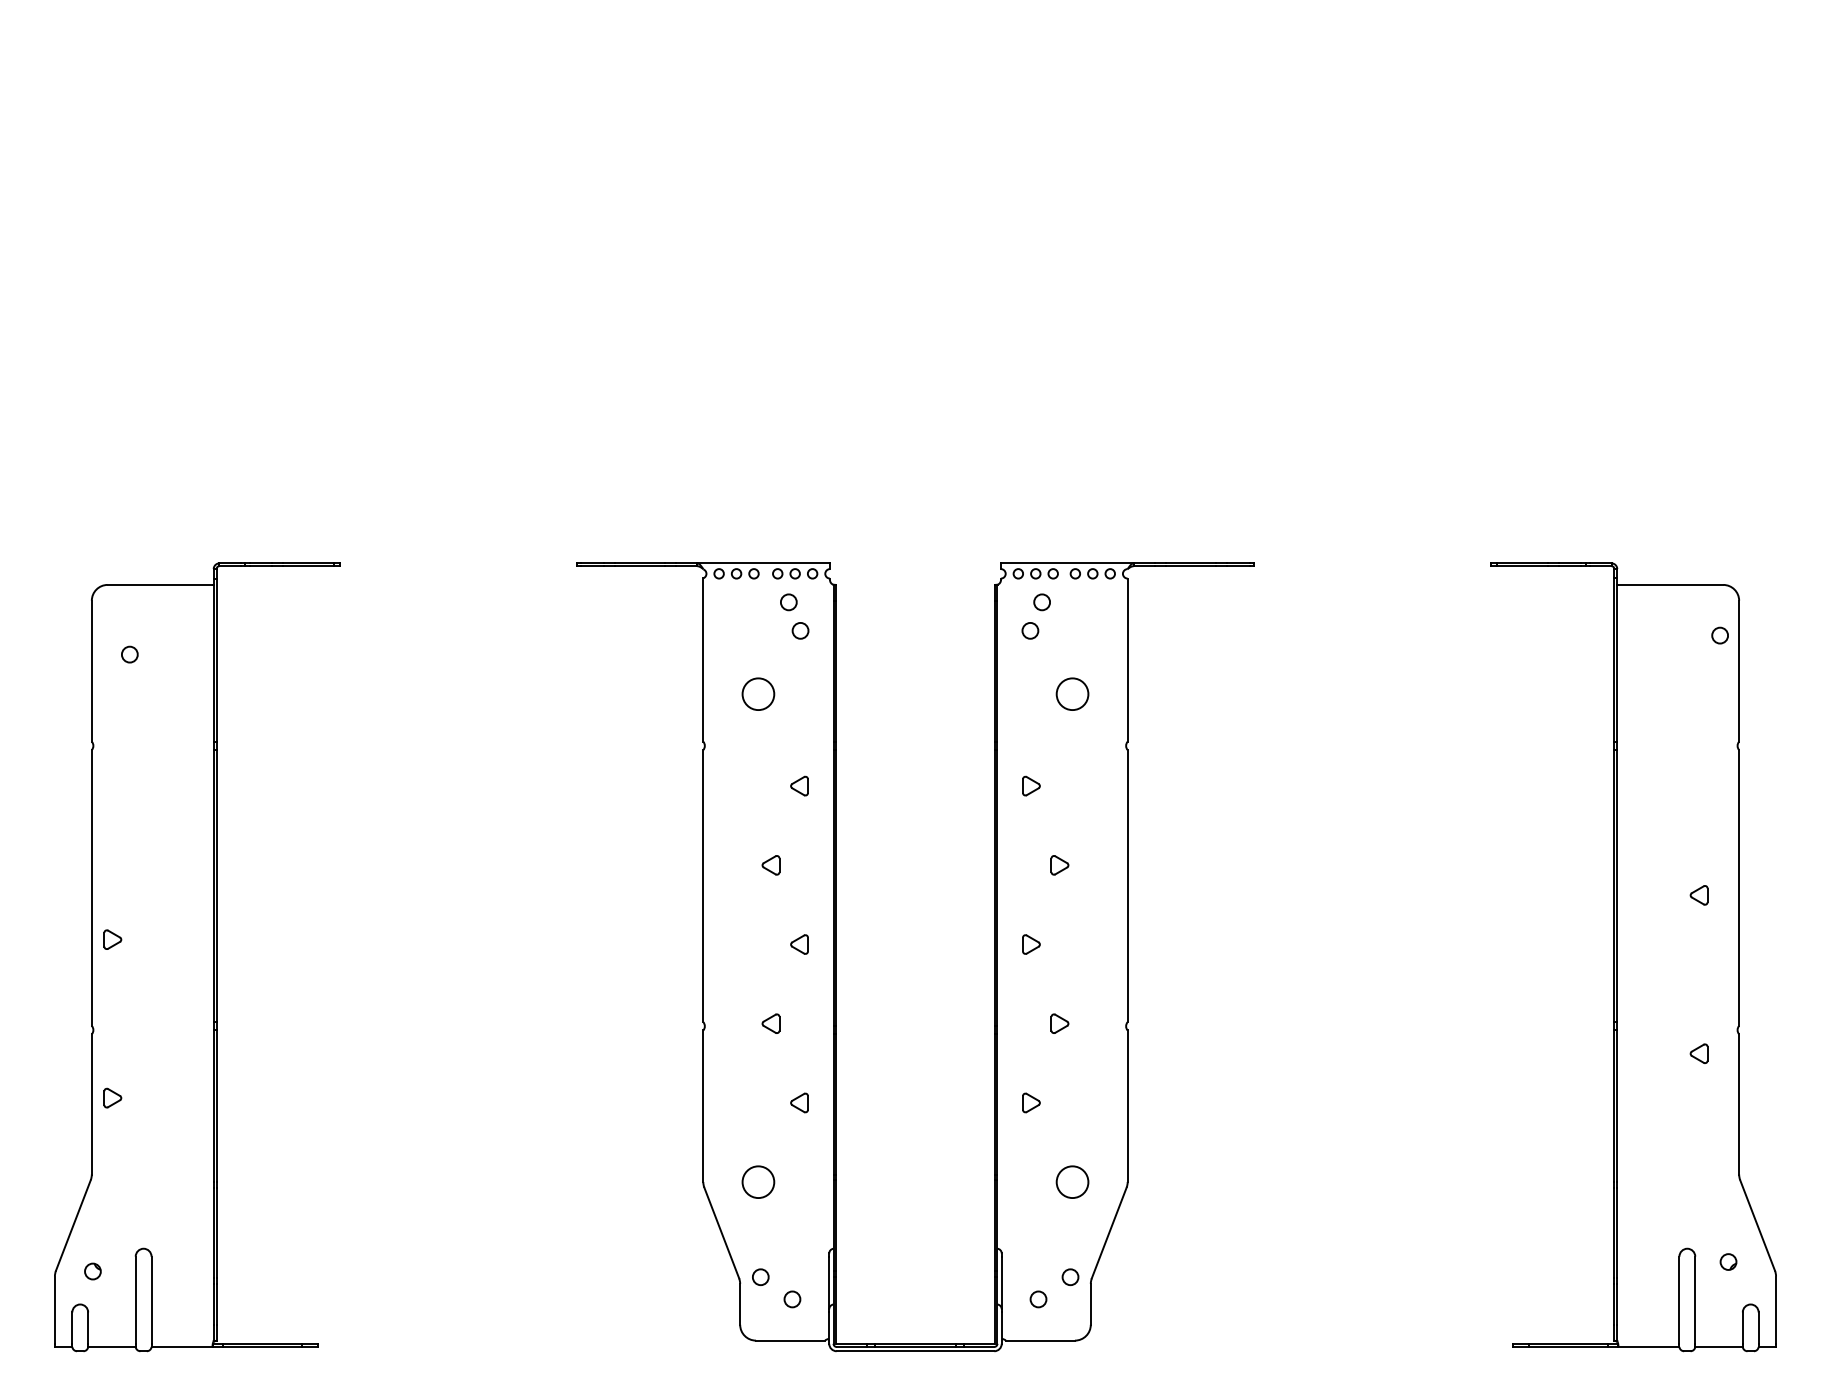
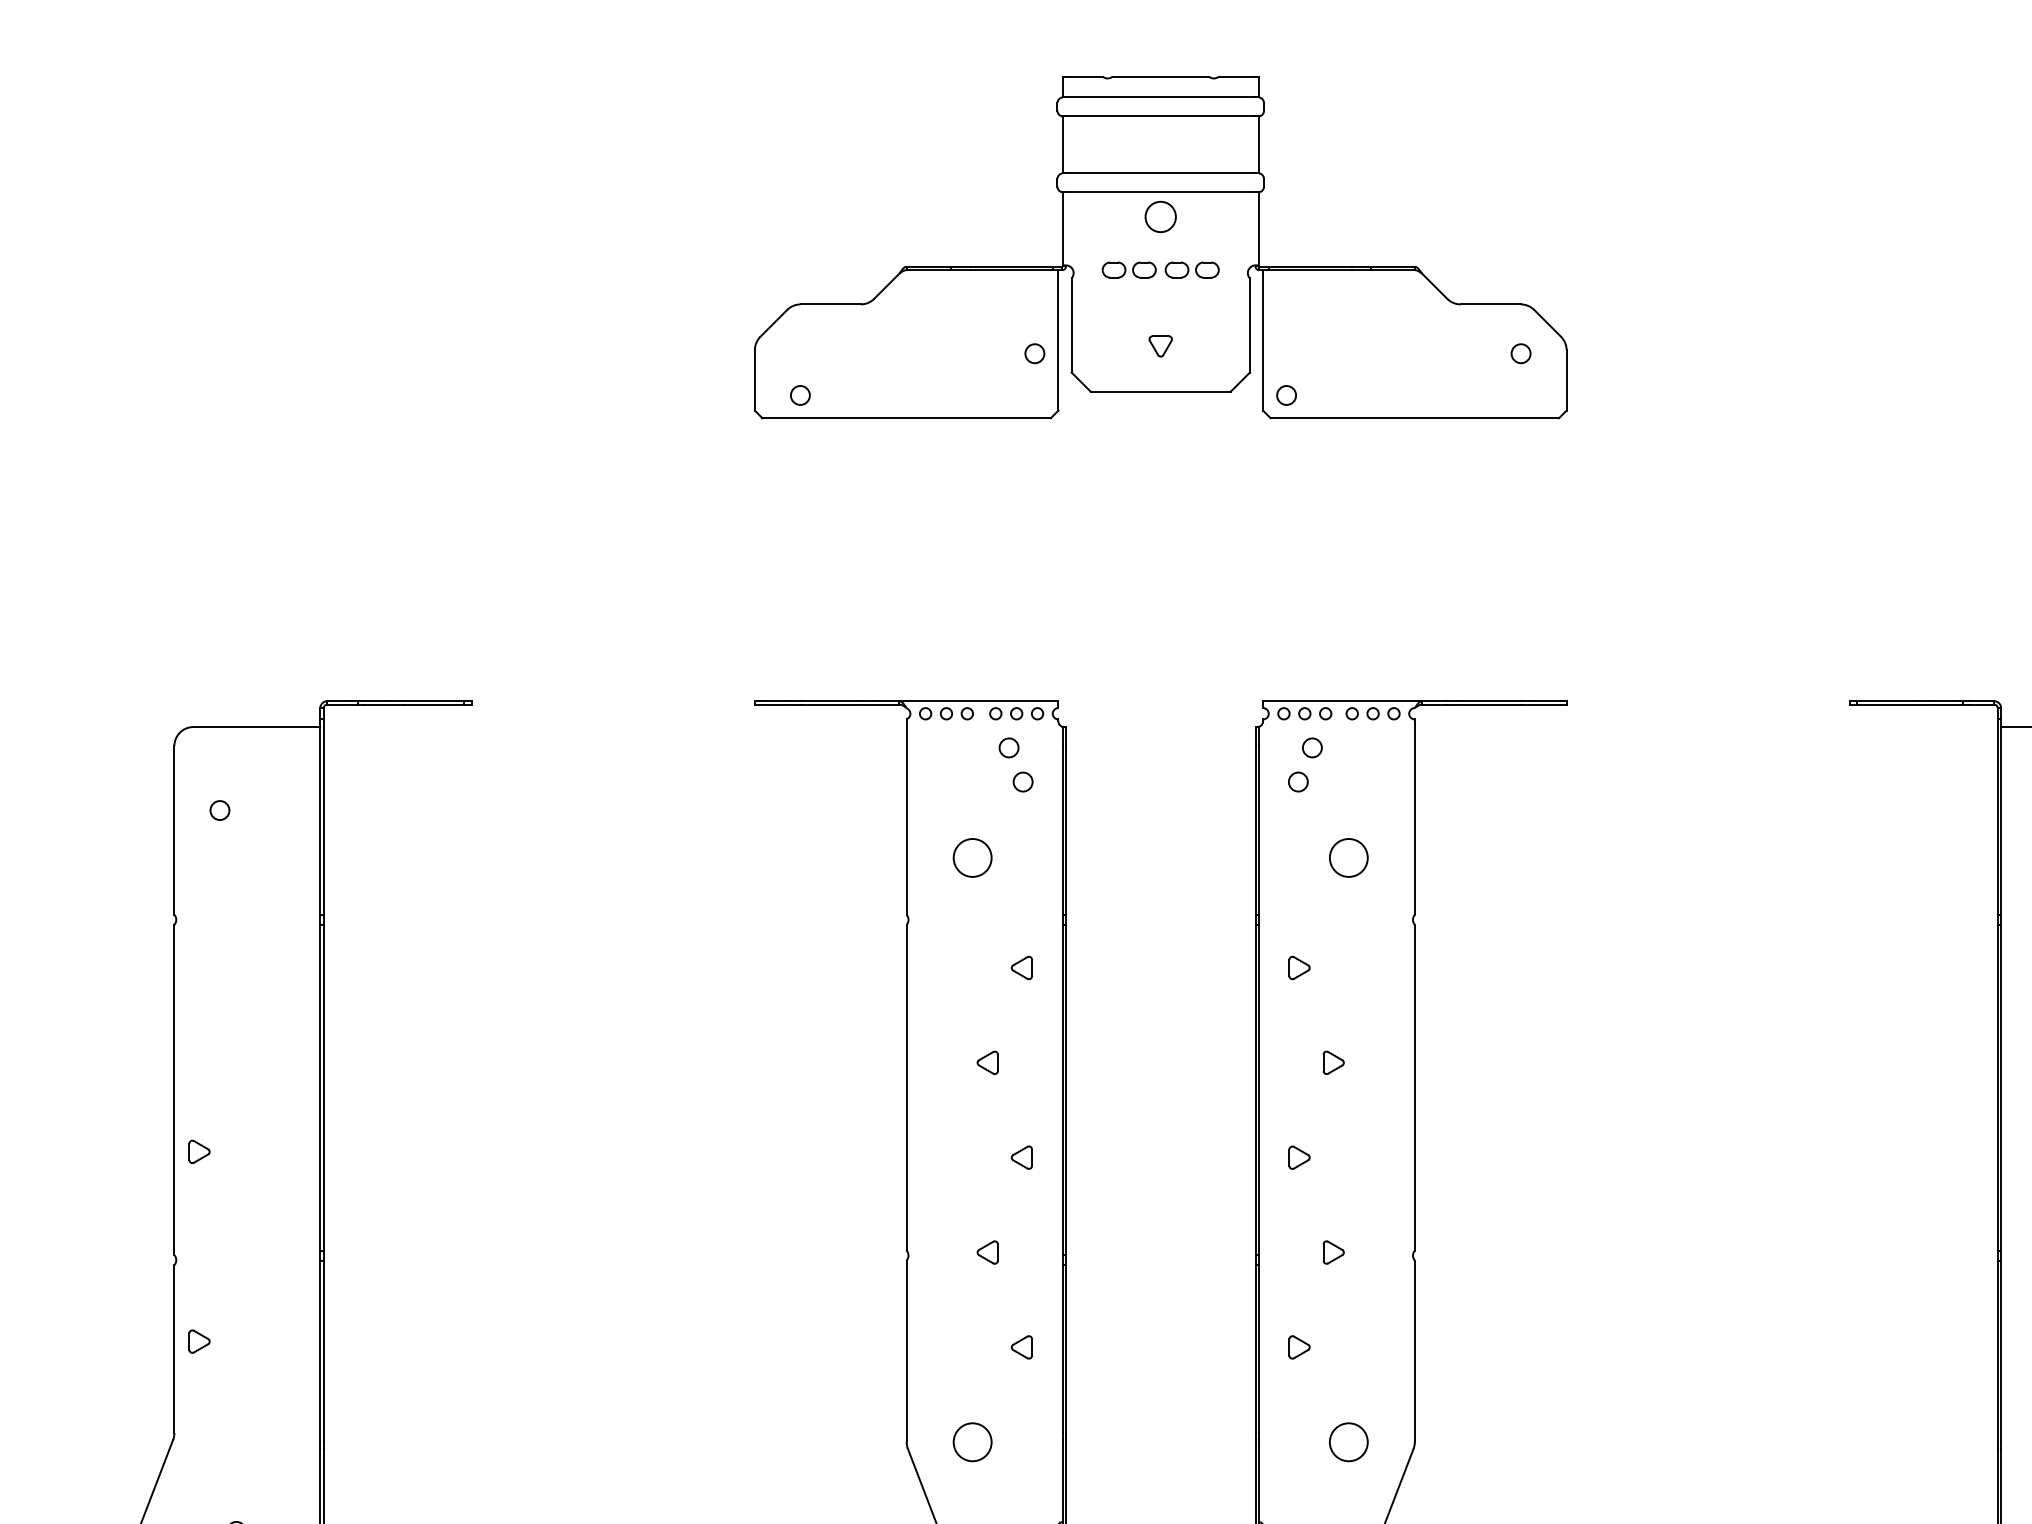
part: (915, 184) -> (1160, 247), added

